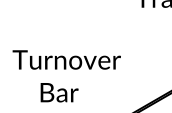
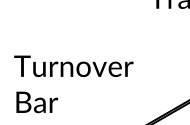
text: (59, 92) -> (37, 102), moved

